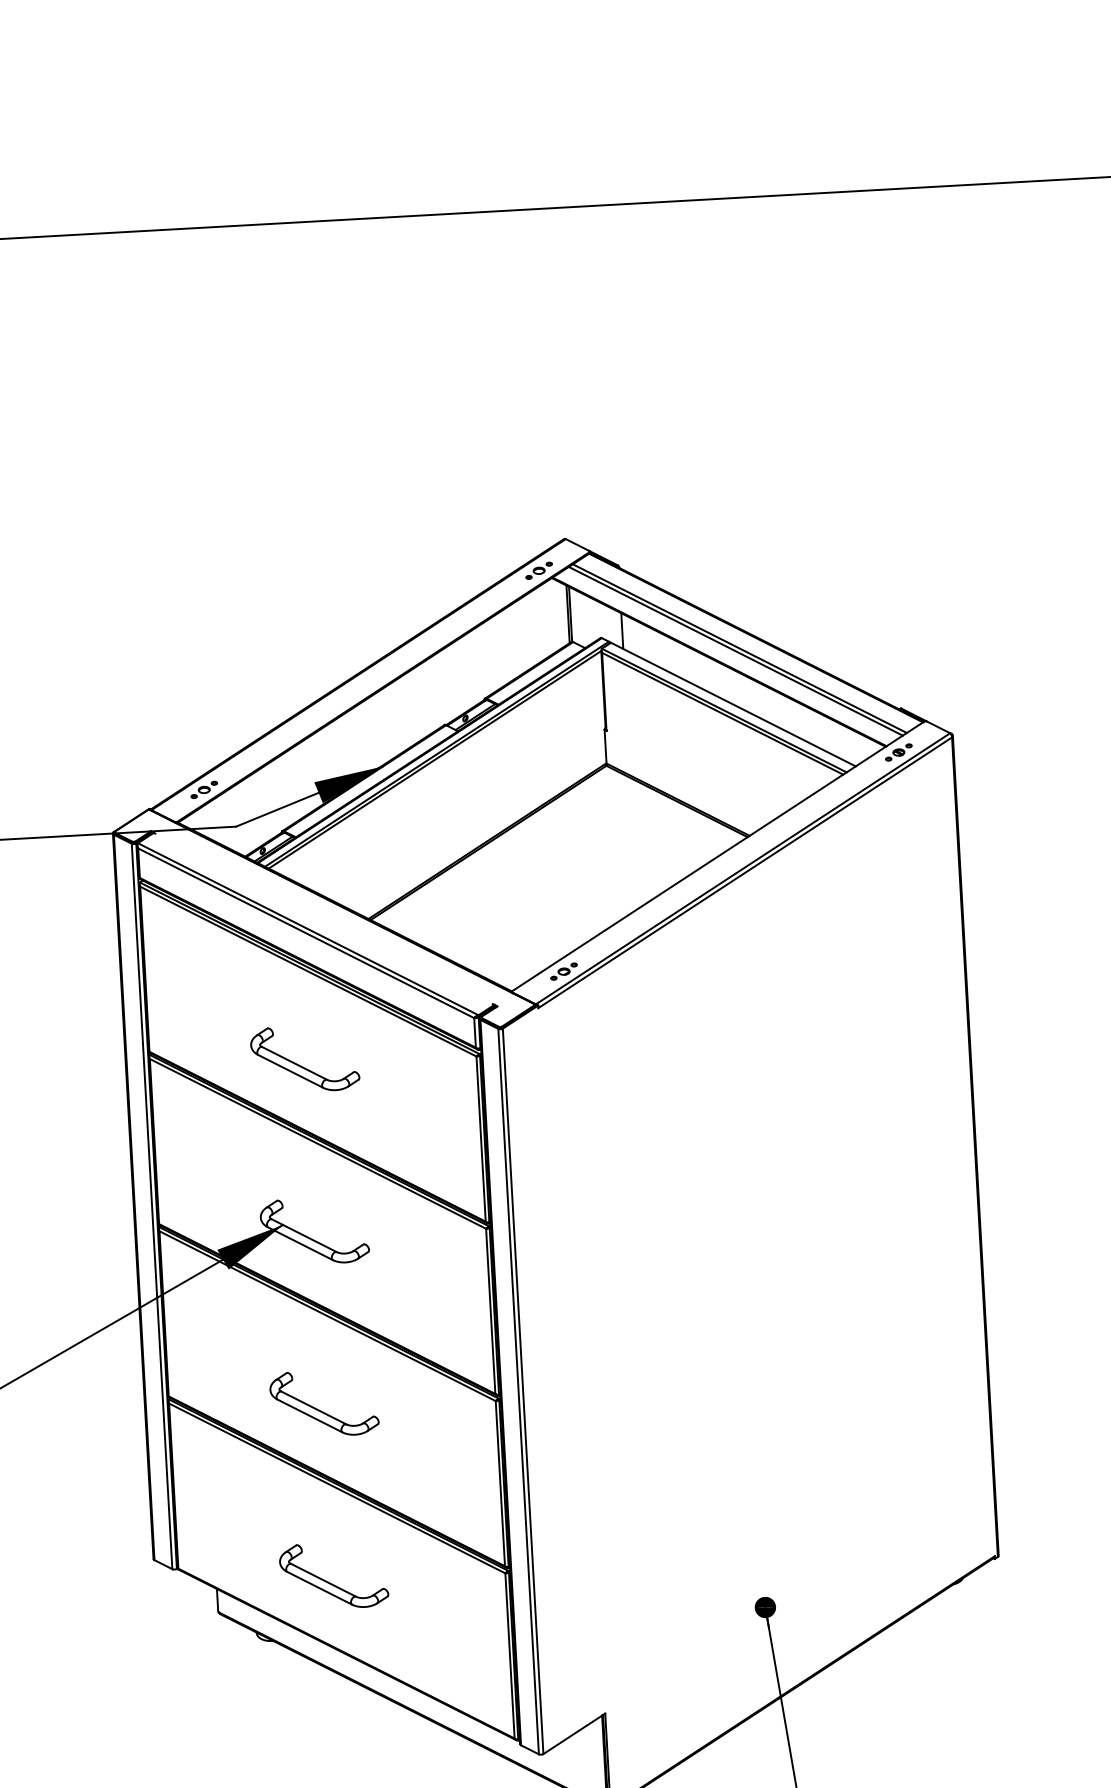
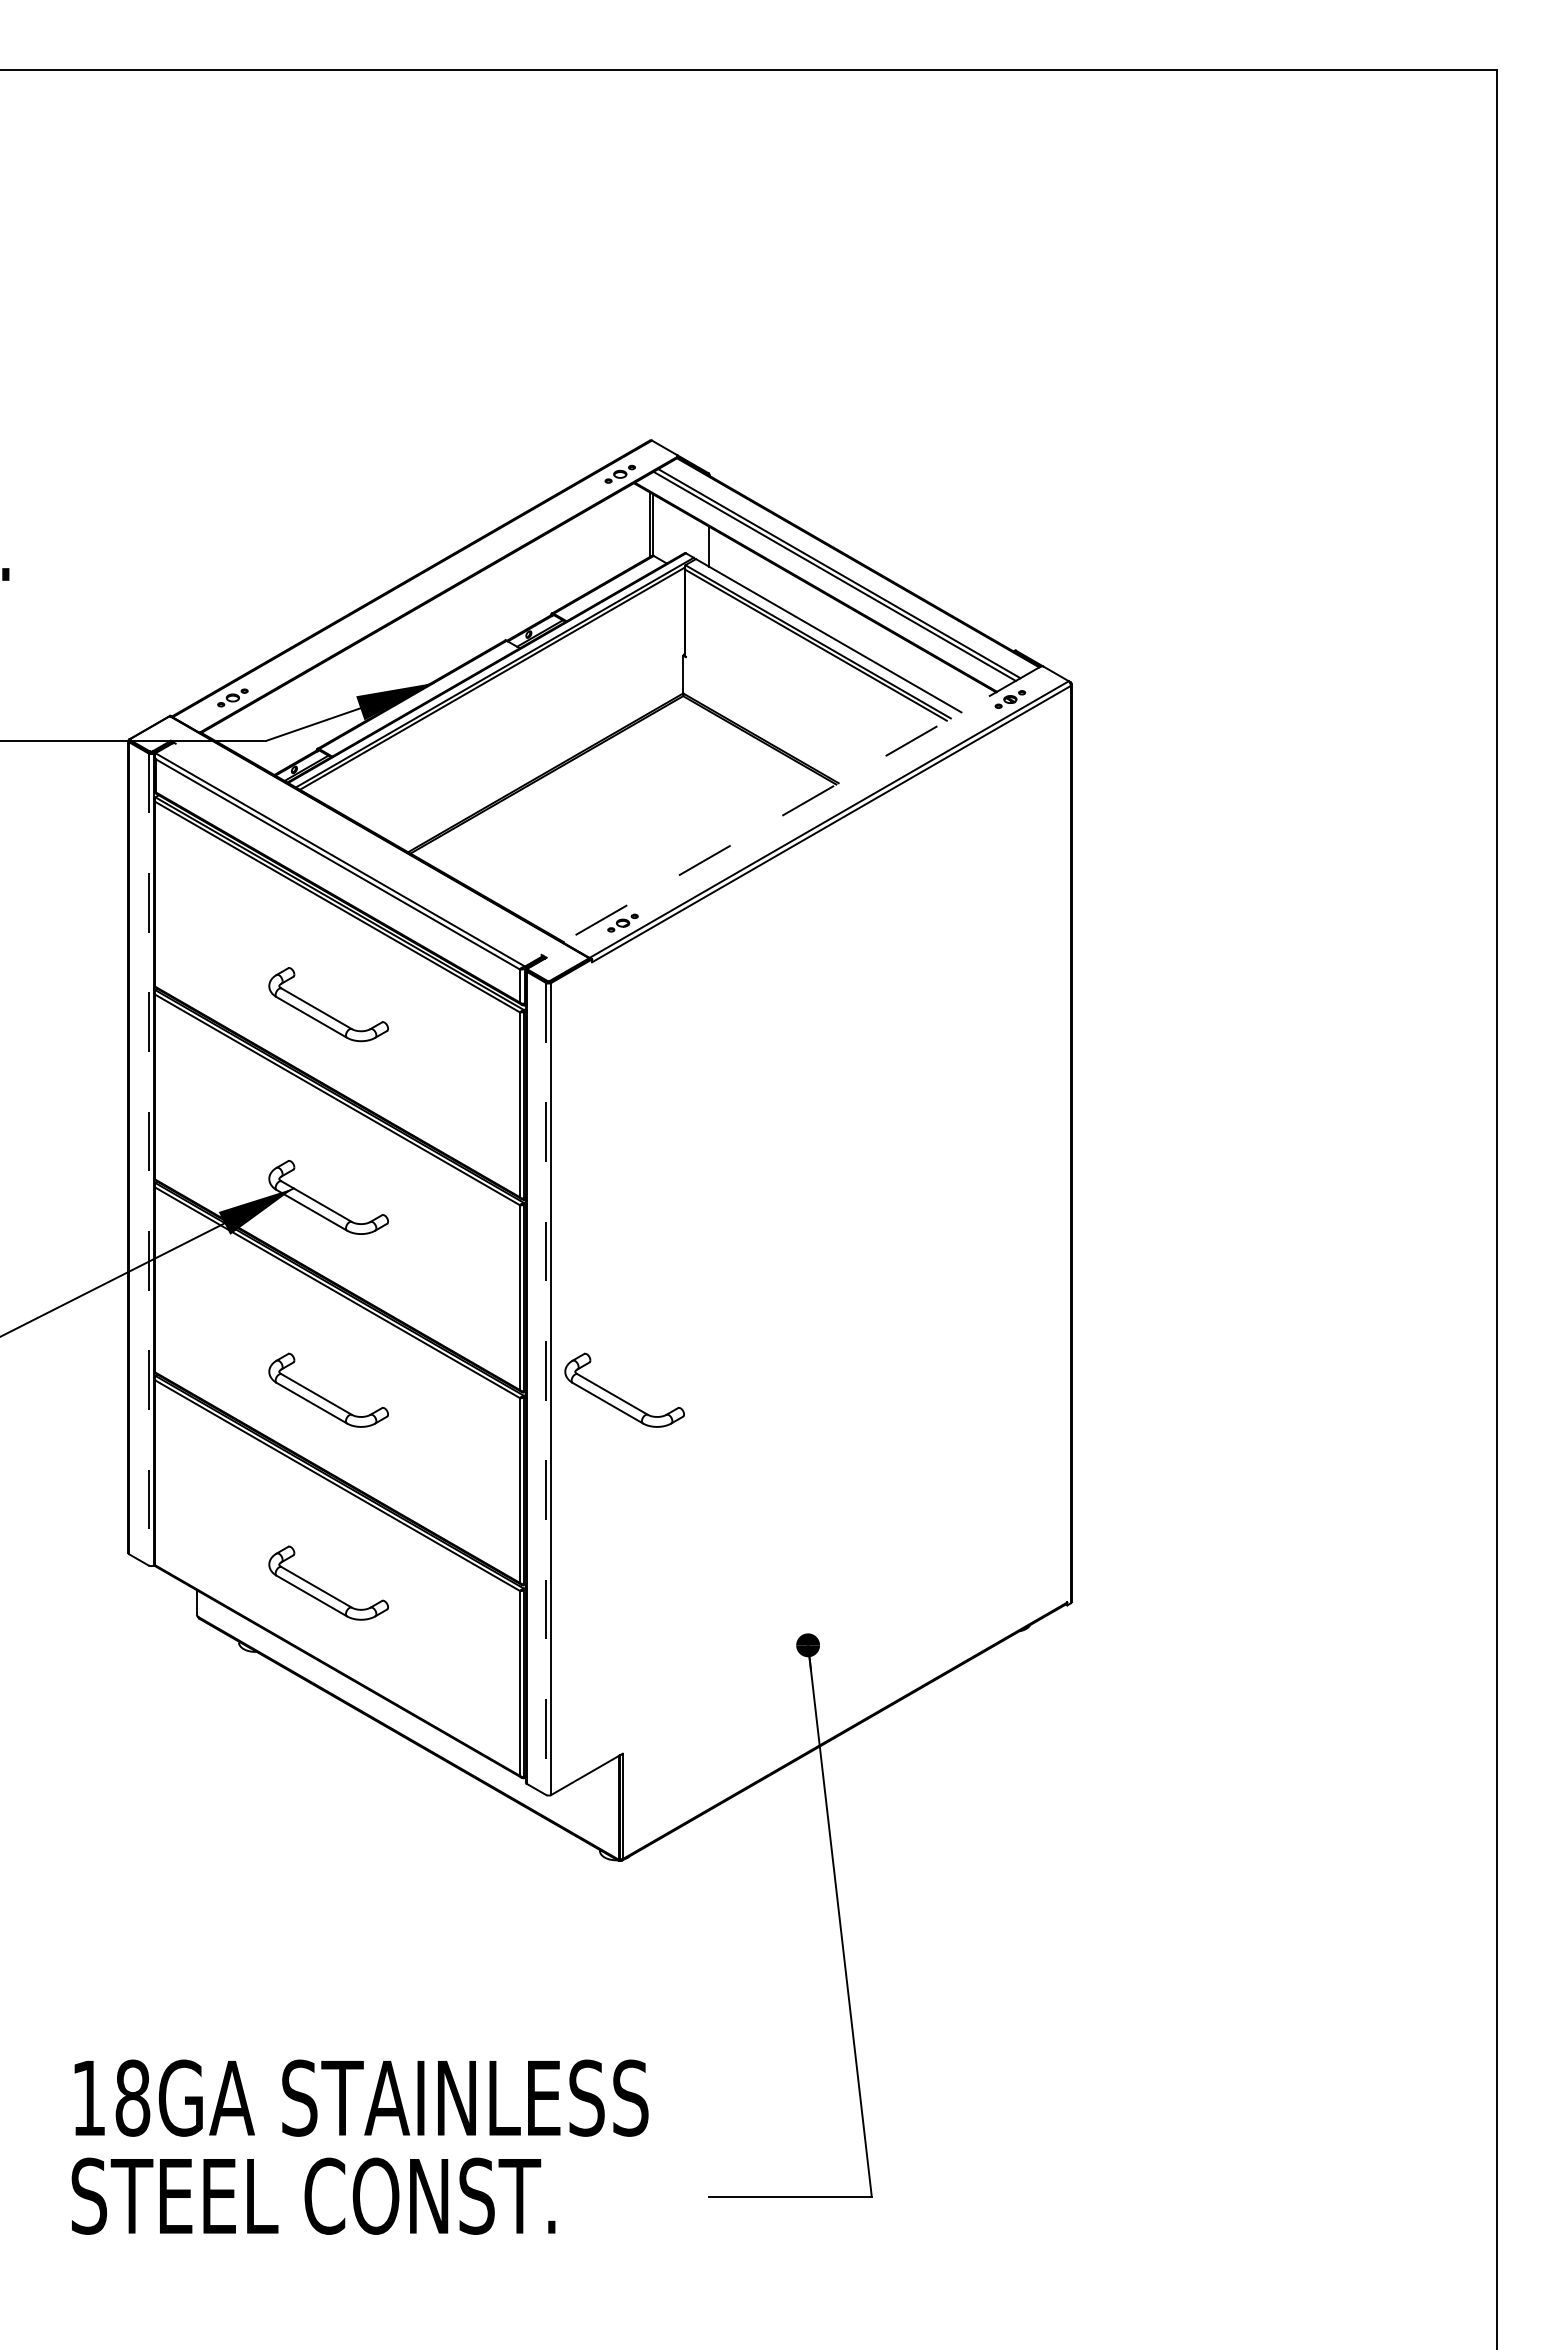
line: (718, 856) -> (802, 804), solid -> dashed
line: (151, 1207) -> (148, 1160), solid -> dashed
line: (518, 1392) -> (546, 1389), solid -> dashed
part: (585, 1395) -> (620, 1397), added

